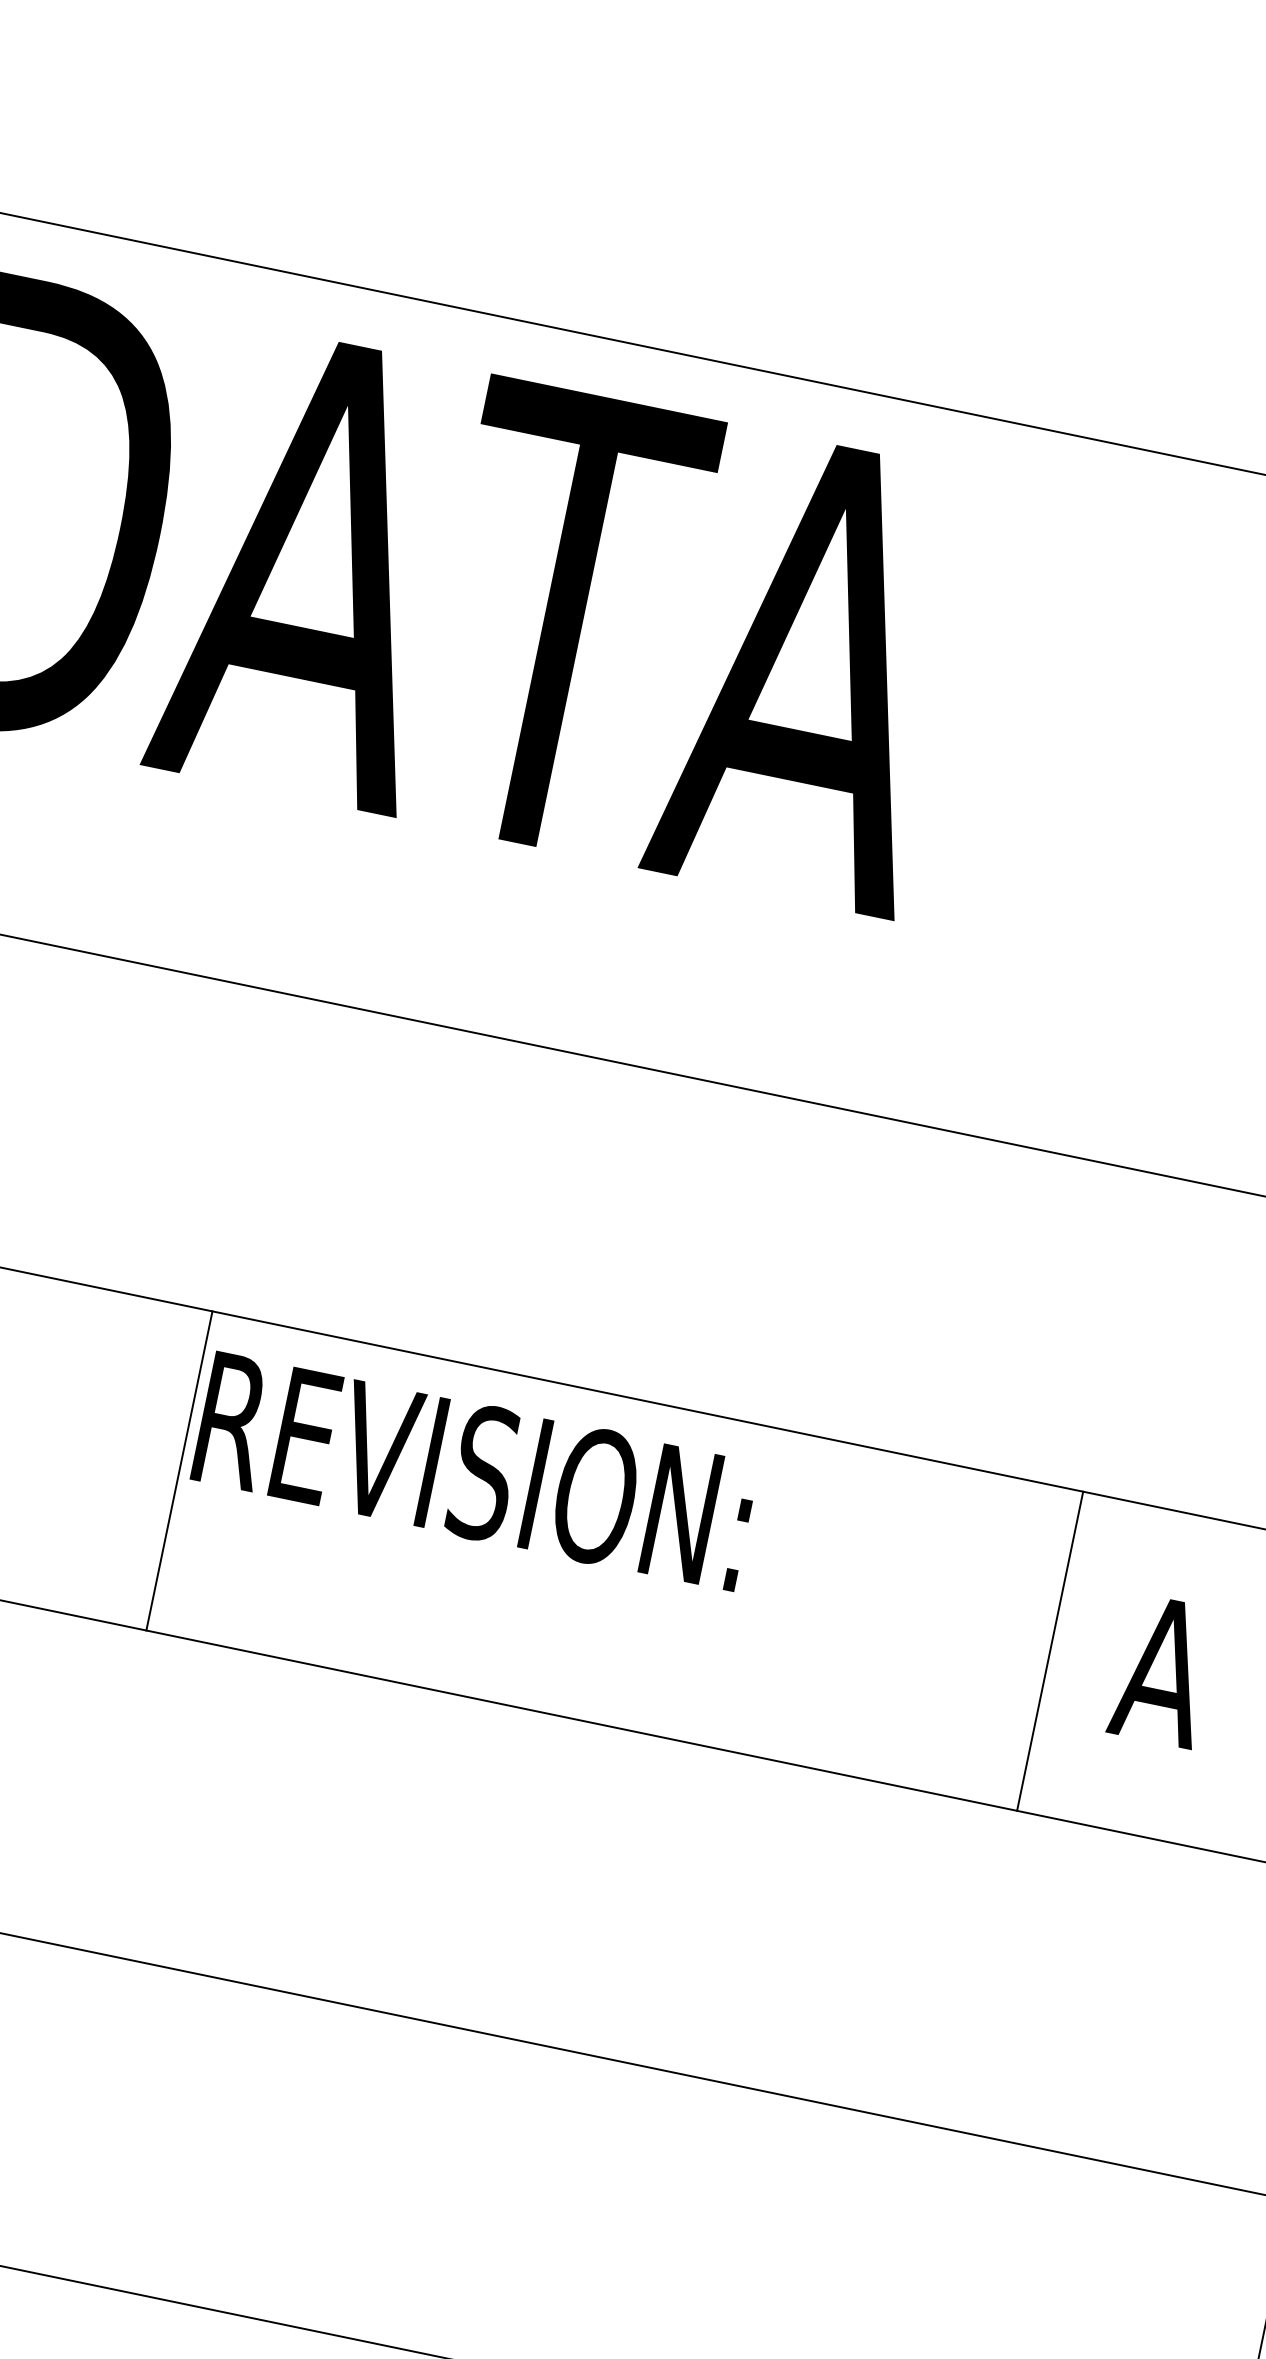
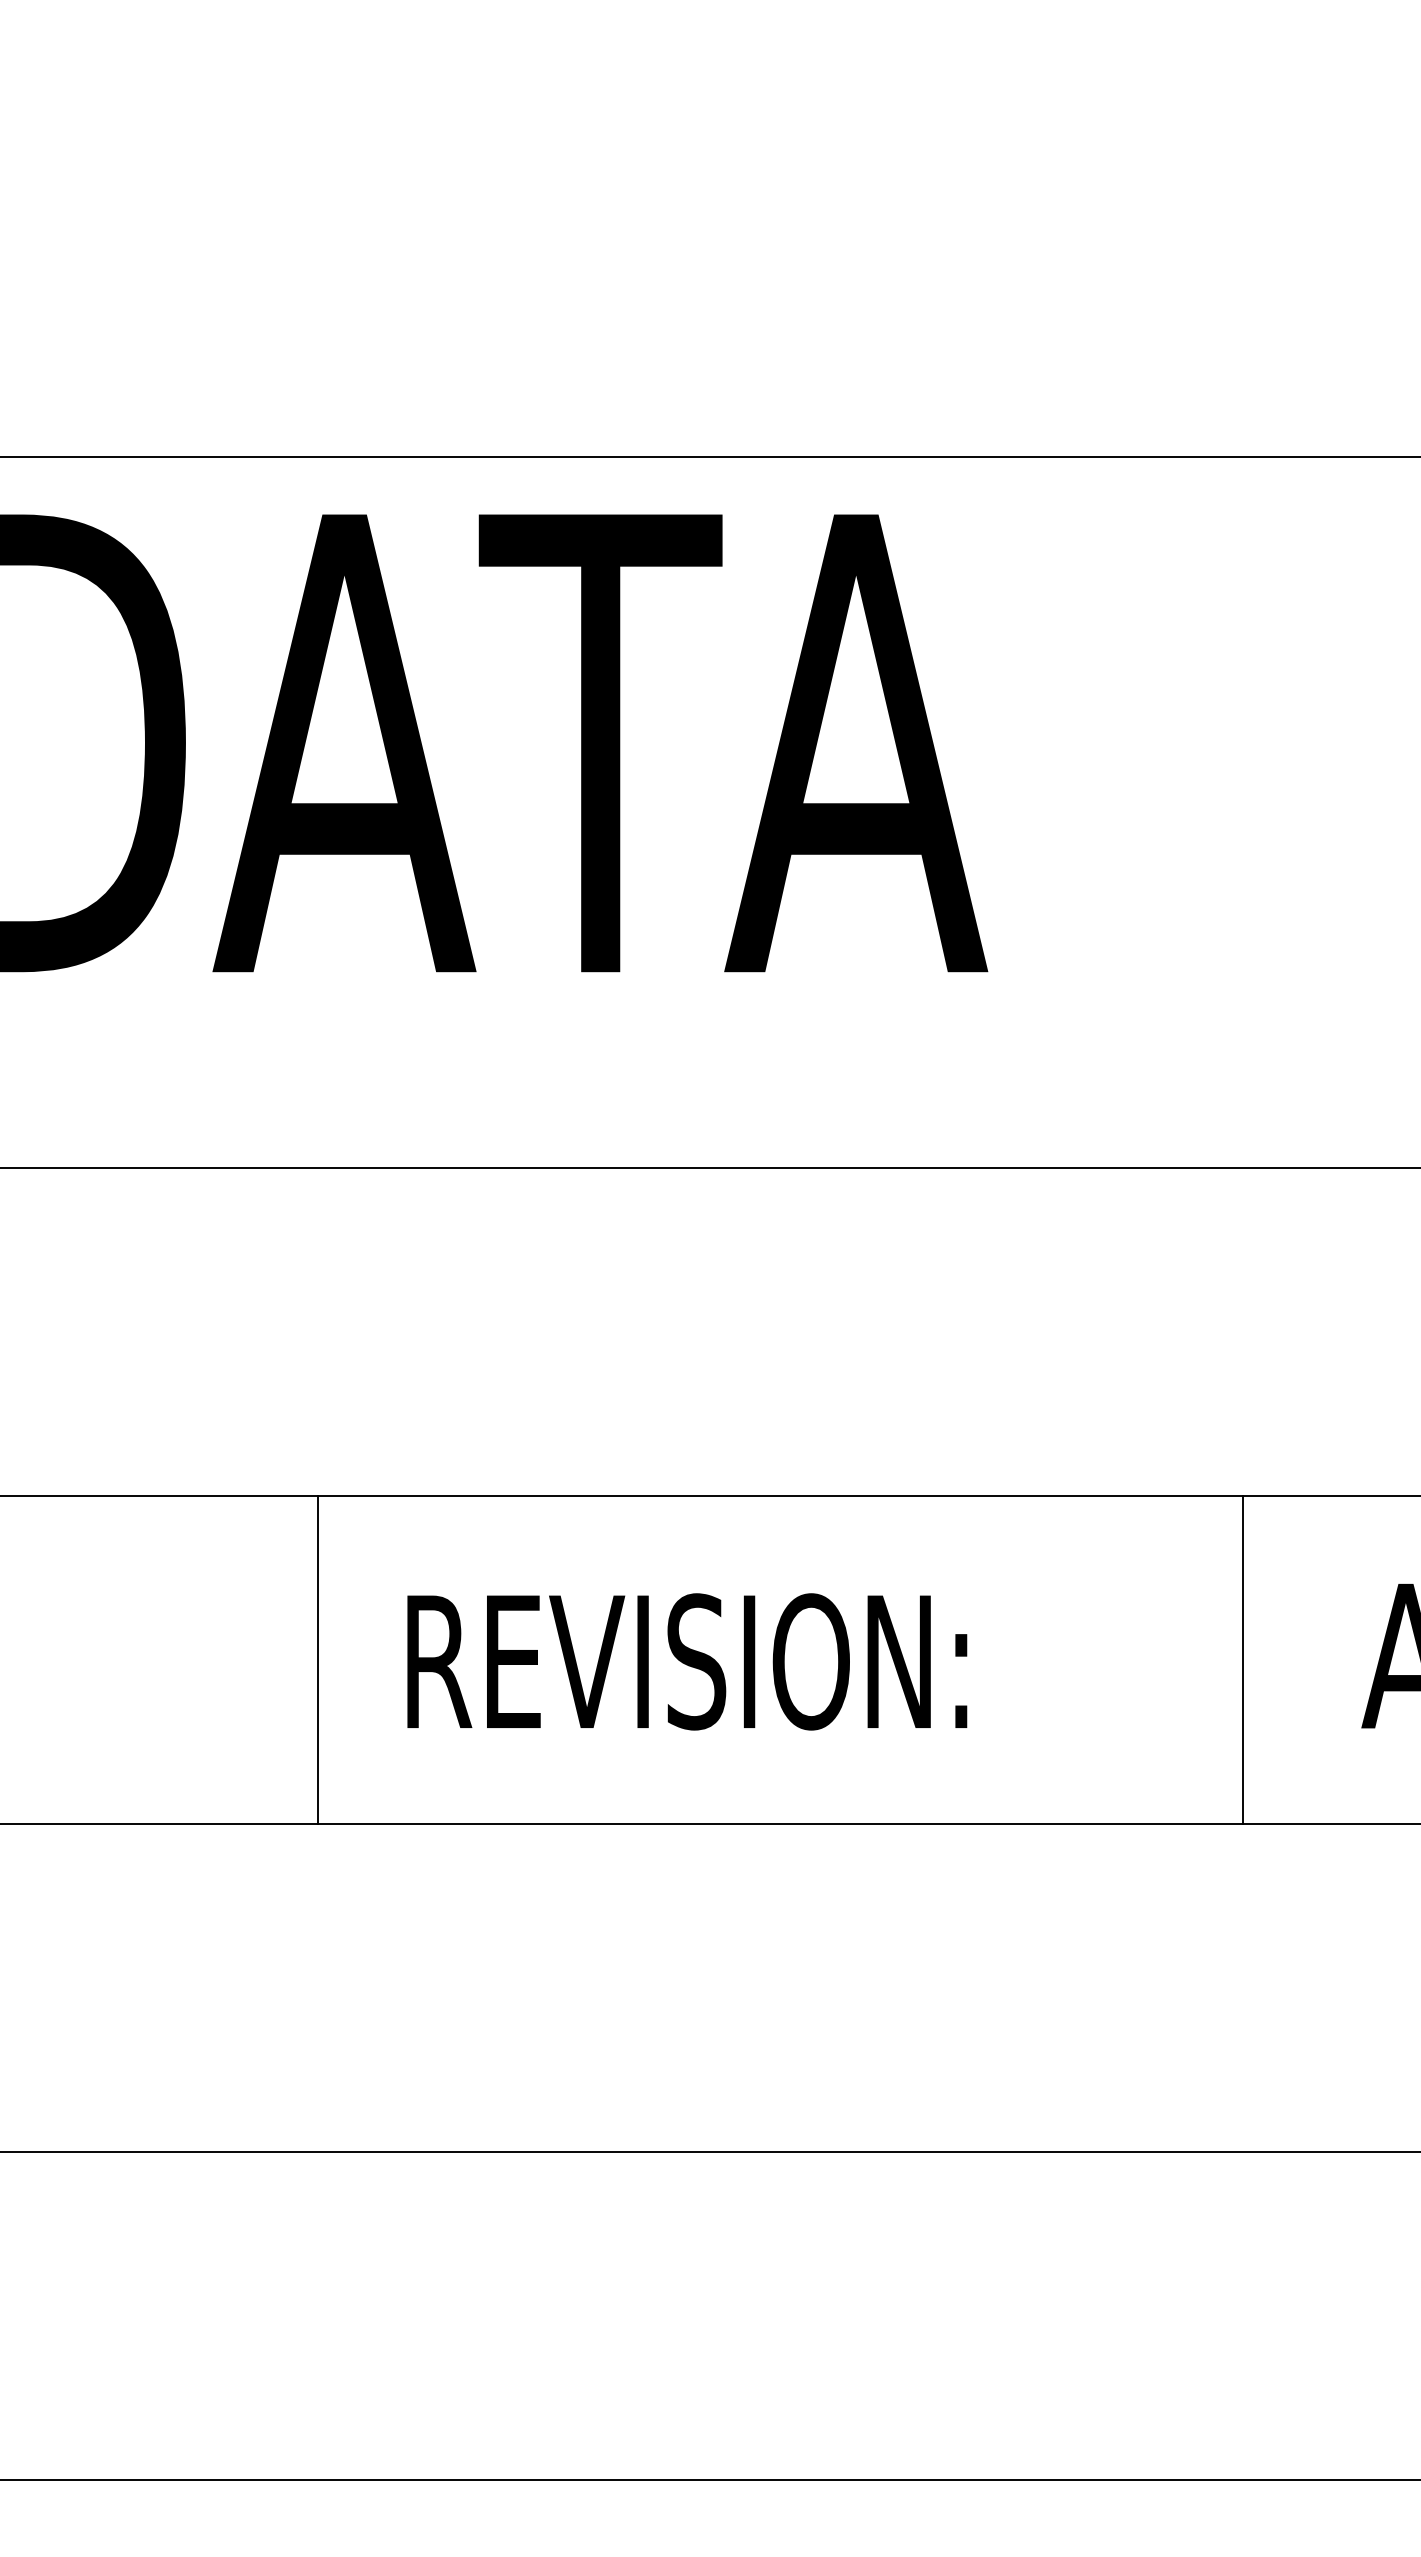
line: (179, 1470) -> (317, 1659), moved
text: (475, 1471) -> (687, 1661), moved
line: (1050, 1651) -> (1242, 1659), moved

